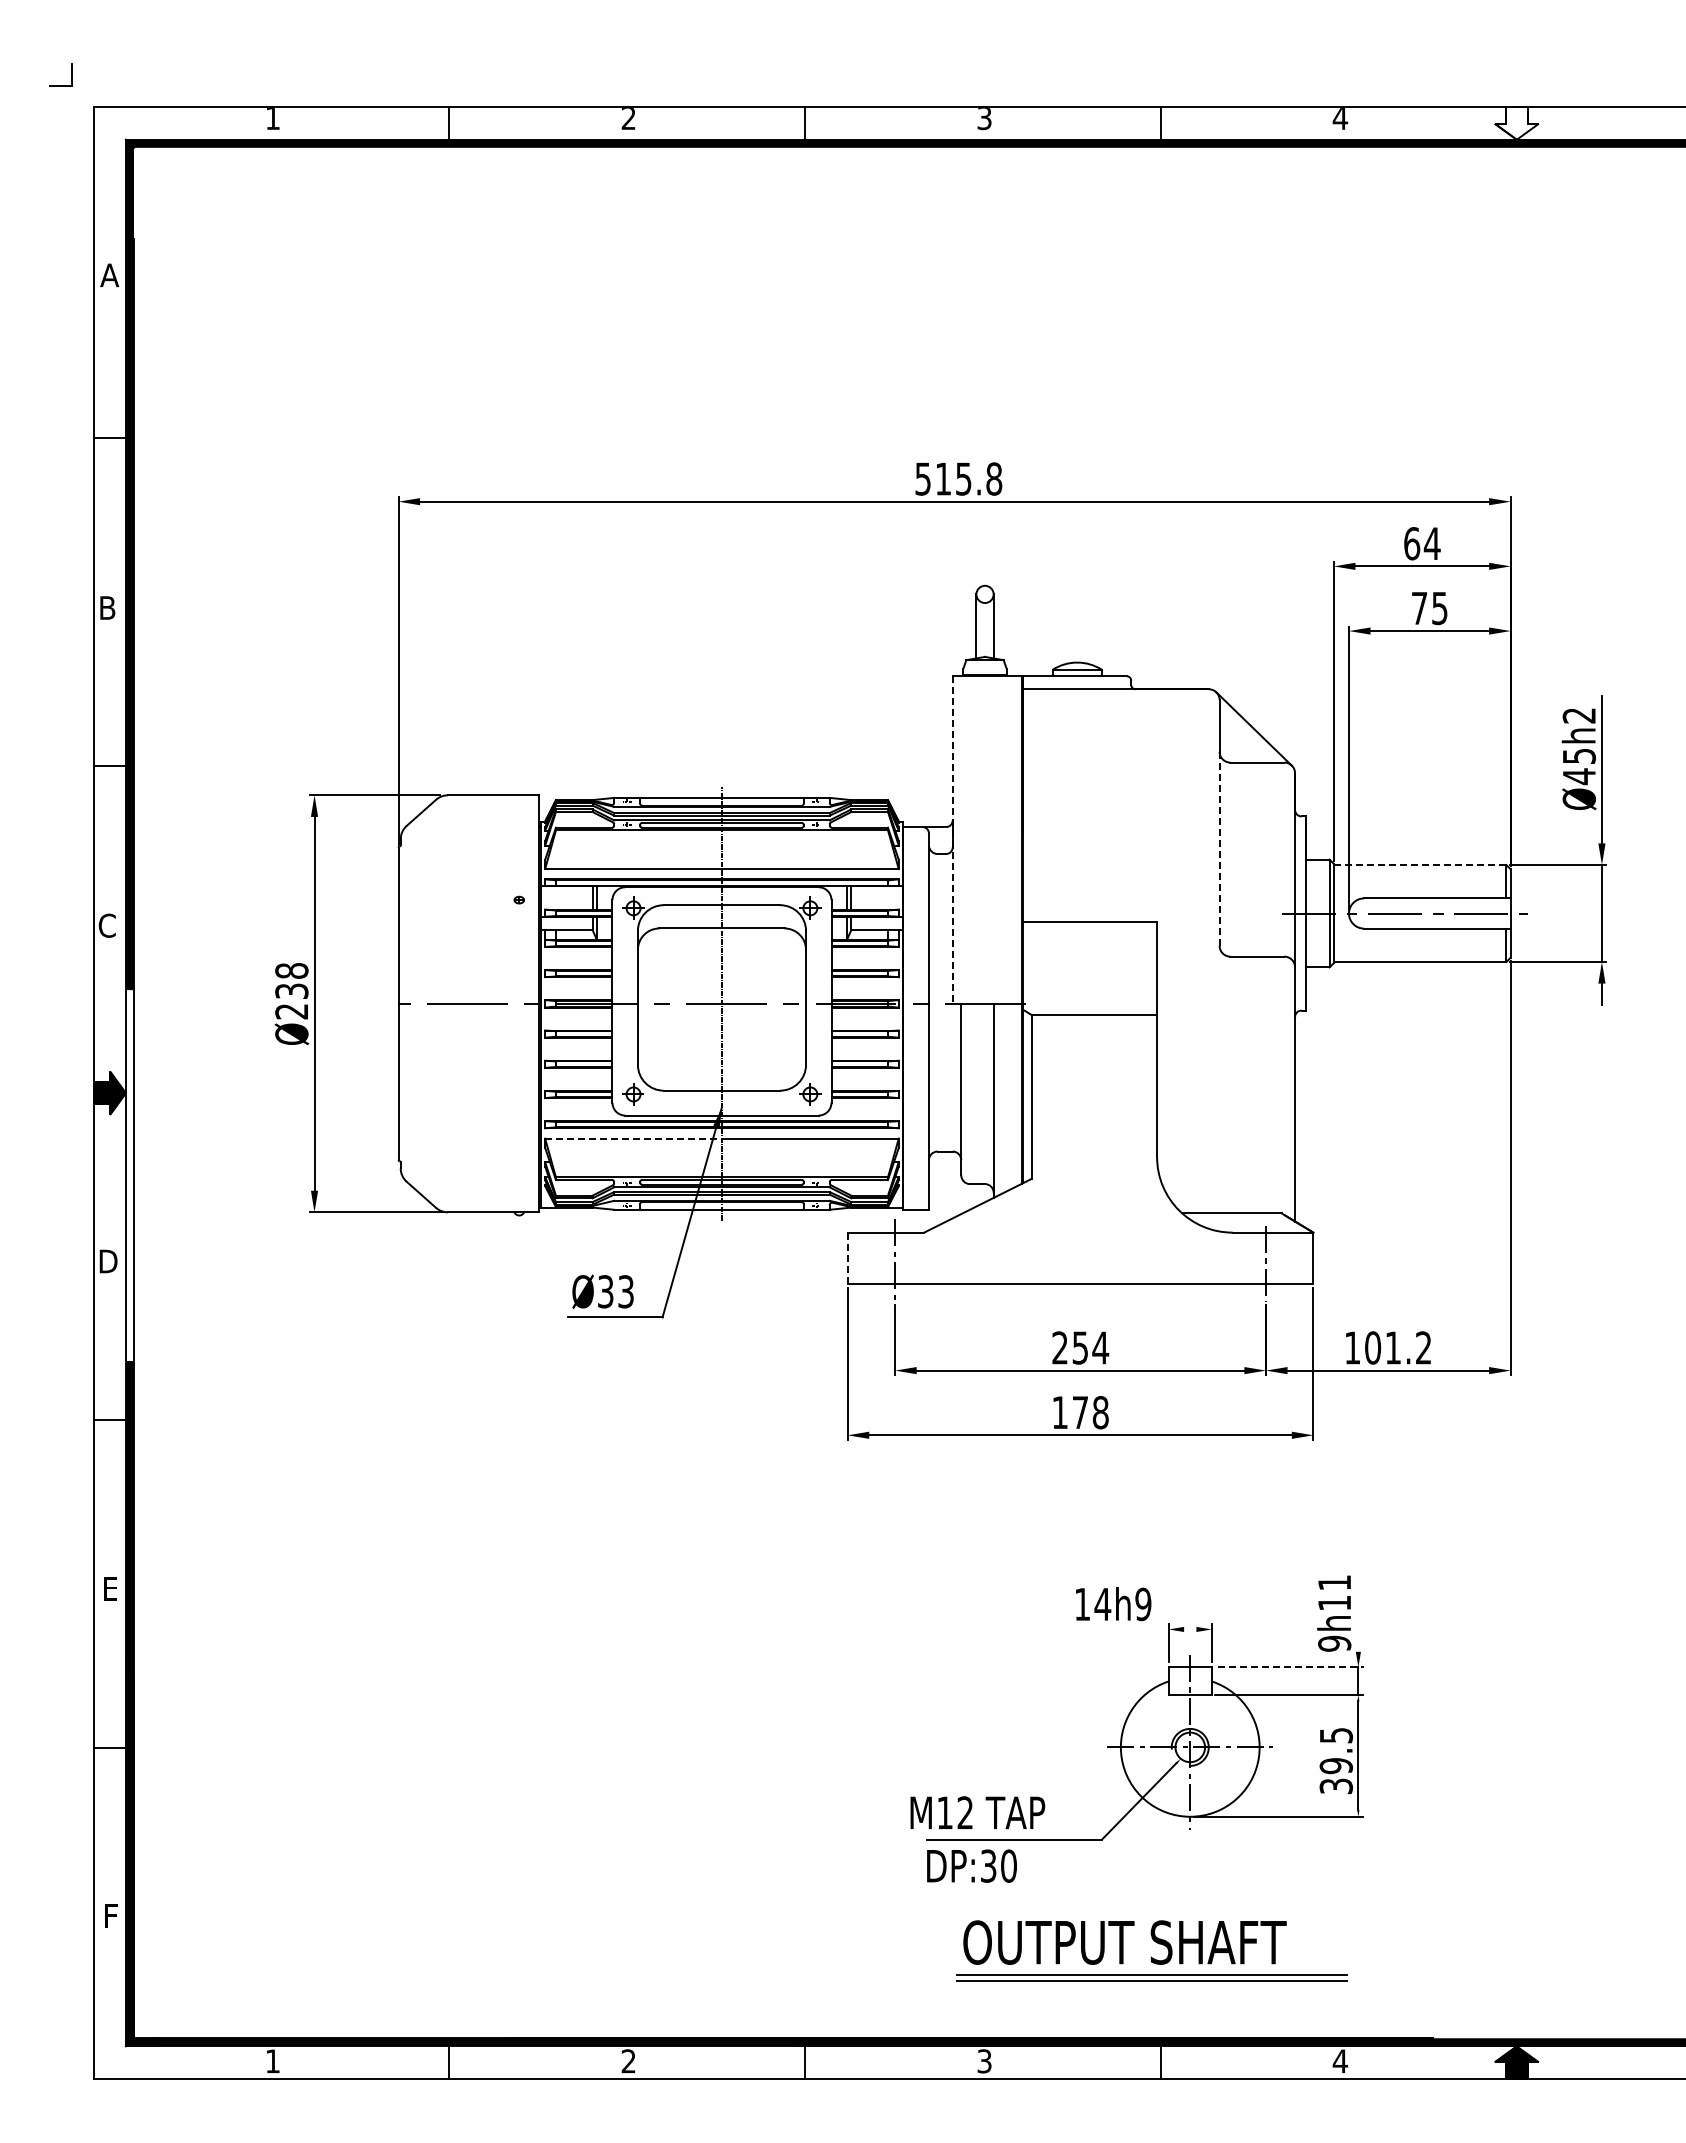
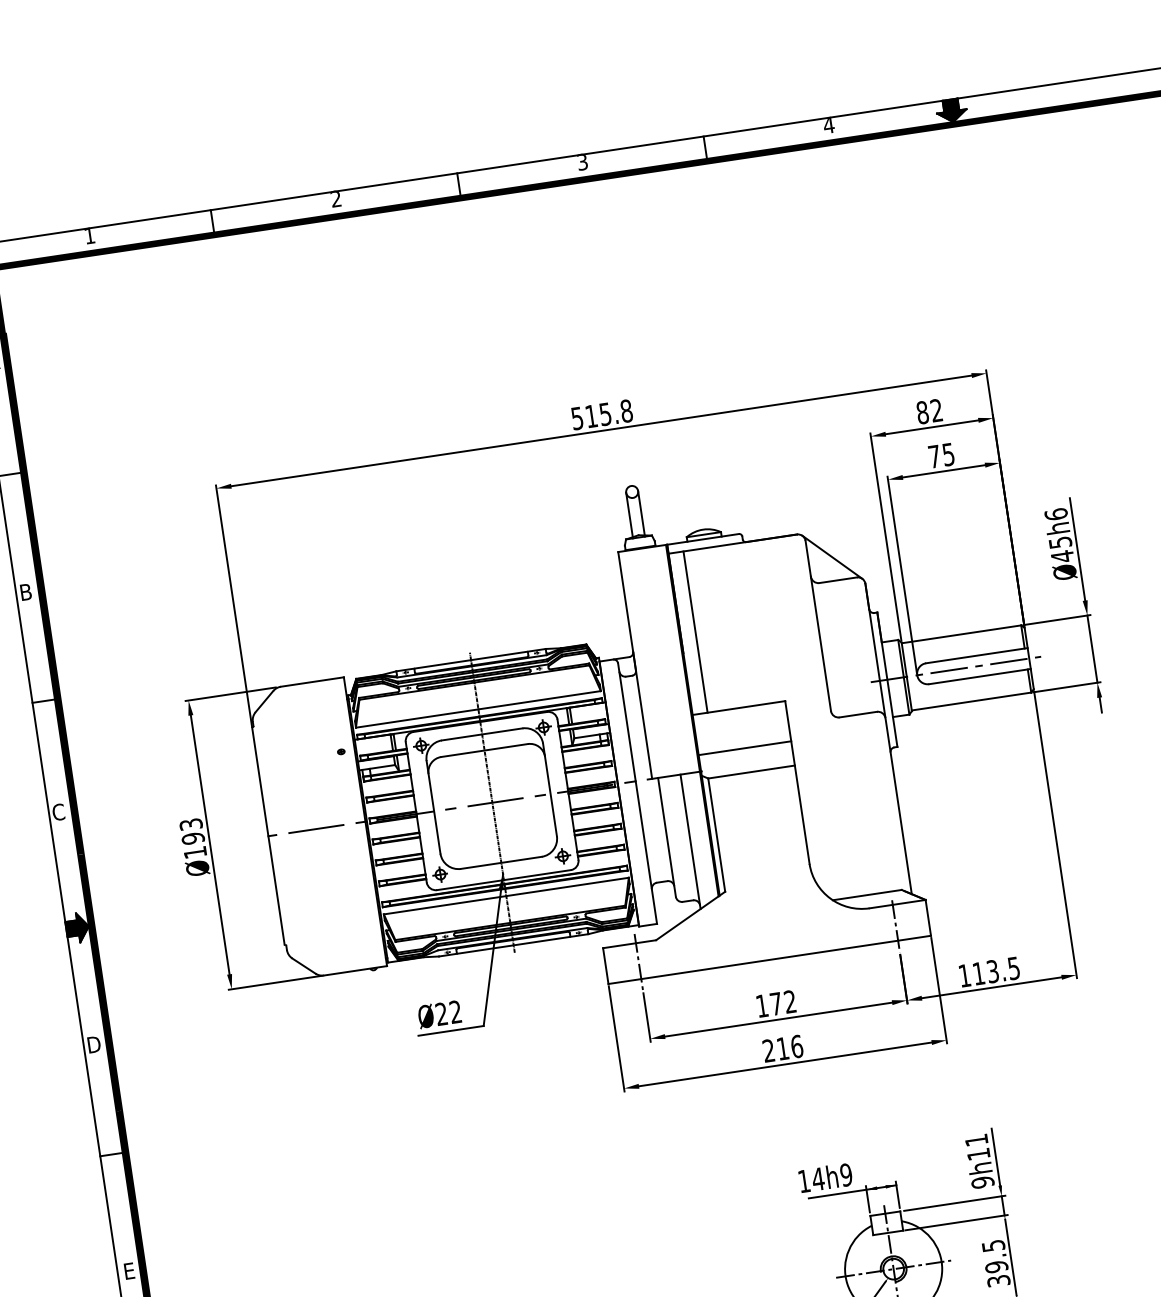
fill: (1516, 123) -> (951, 110), added
text: (1422, 543) -> (929, 411), 64 -> 82
text: (1579, 715) -> (1056, 514), Ø45h2 -> Ø45h6
line: (1044, 805) -> (695, 632), added
line: (952, 840) -> (635, 665), dashed -> solid
line: (1219, 849) -> (820, 644), dashed -> solid
line: (1420, 865) -> (961, 634), dashed -> solid
line: (1090, 980) -> (745, 748), added
text: (291, 991) -> (193, 838), Ø238 -> Ø193
line: (634, 1138) -> (445, 905), dashed -> solid
fill: (129, 1175) -> (99, 982), added
line: (847, 1258) -> (605, 966), dashed -> solid
text: (615, 1291) -> (448, 1012), Ø33 -> Ø22
text: (1080, 1347) -> (776, 1003), 254 -> 172
text: (1398, 1347) -> (996, 970), 101.2 -> 113.5
text: (1080, 1412) -> (782, 1048), 178 -> 216
line: (1358, 1610) -> (995, 1156), added
line: (1148, 1629) -> (852, 1191), added
line: (1291, 1667) -> (955, 1203), dashed -> solid

